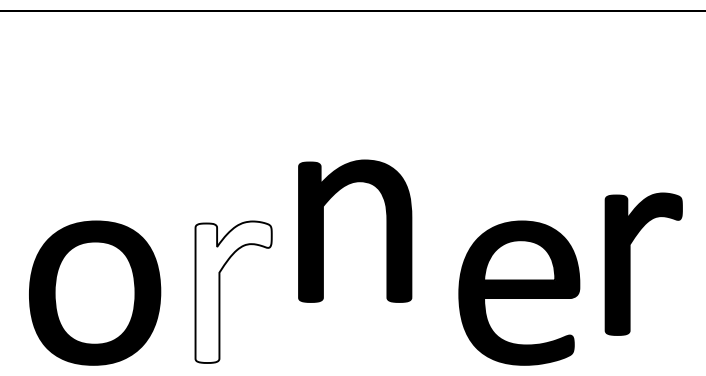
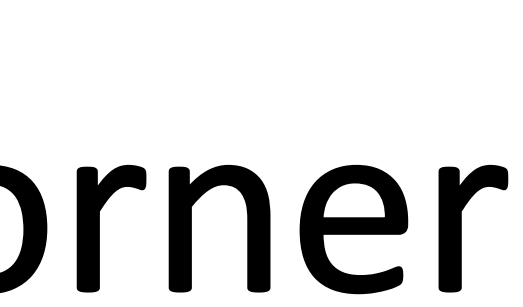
part: (386, 230) -> (247, 228), moved
part: (630, 263) -> (461, 228), moved
fill: (233, 291) -> (111, 228), added
part: (519, 292) -> (354, 228), moved

